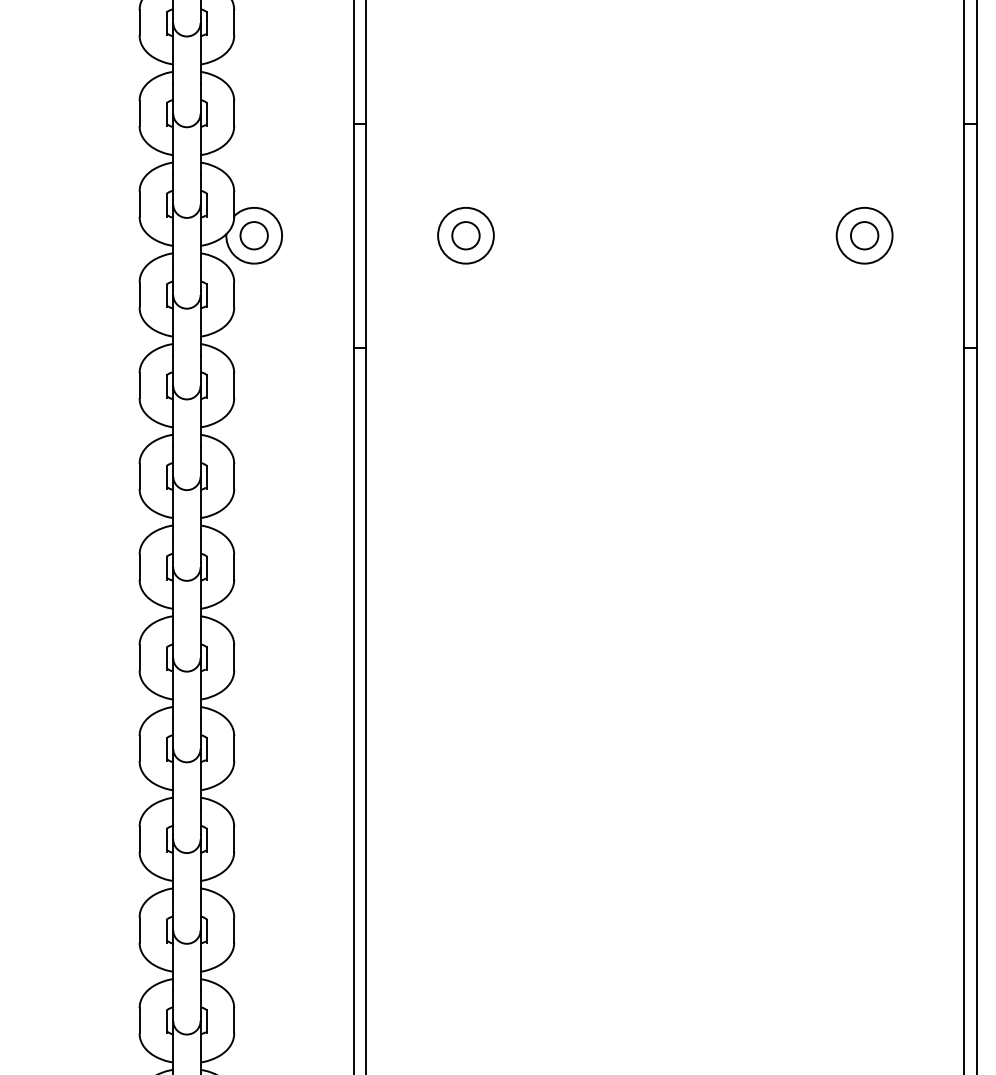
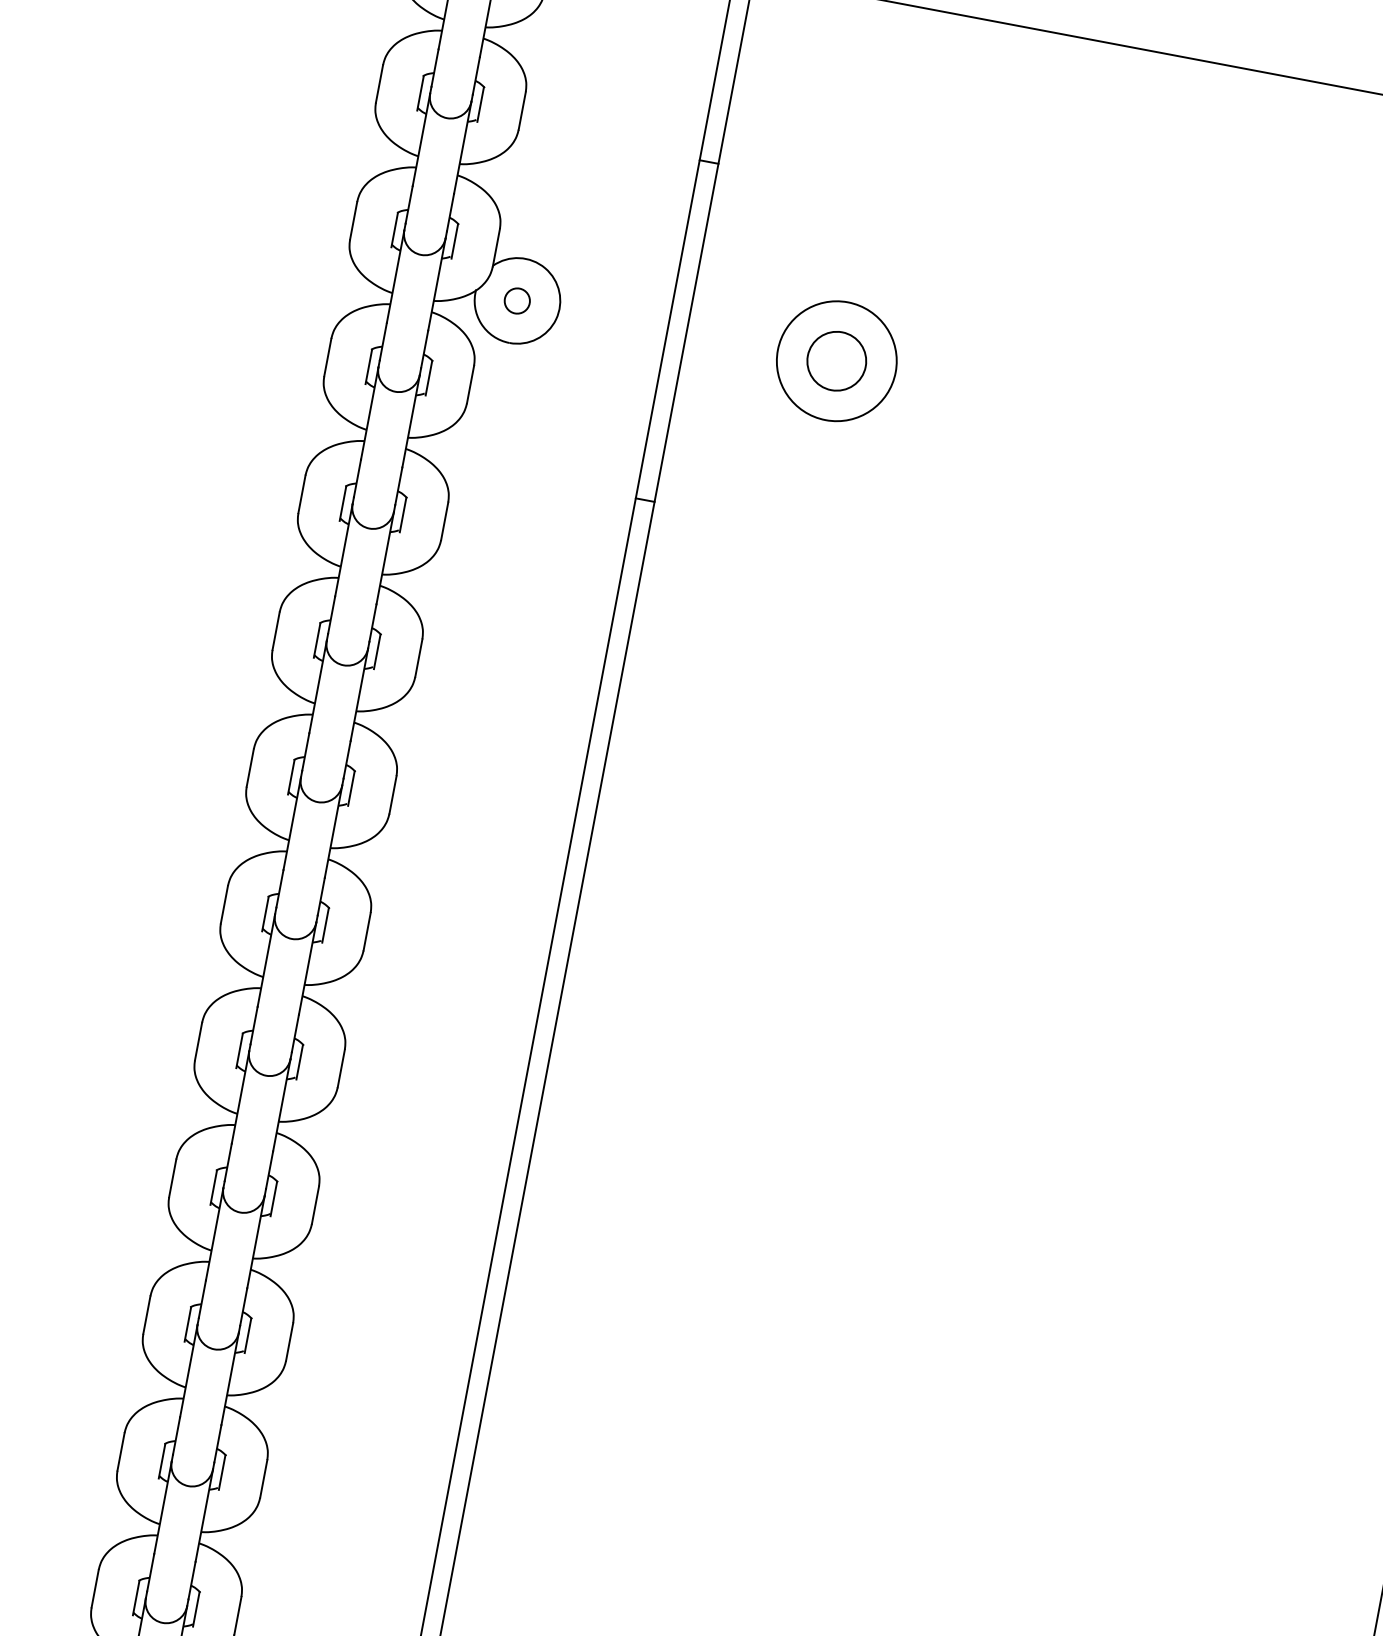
circle: (253, 235) -> (516, 300), size x0.6
circle: (465, 235) -> (836, 360), size x1.4
circle: (465, 235) -> (836, 360), size x1.4

